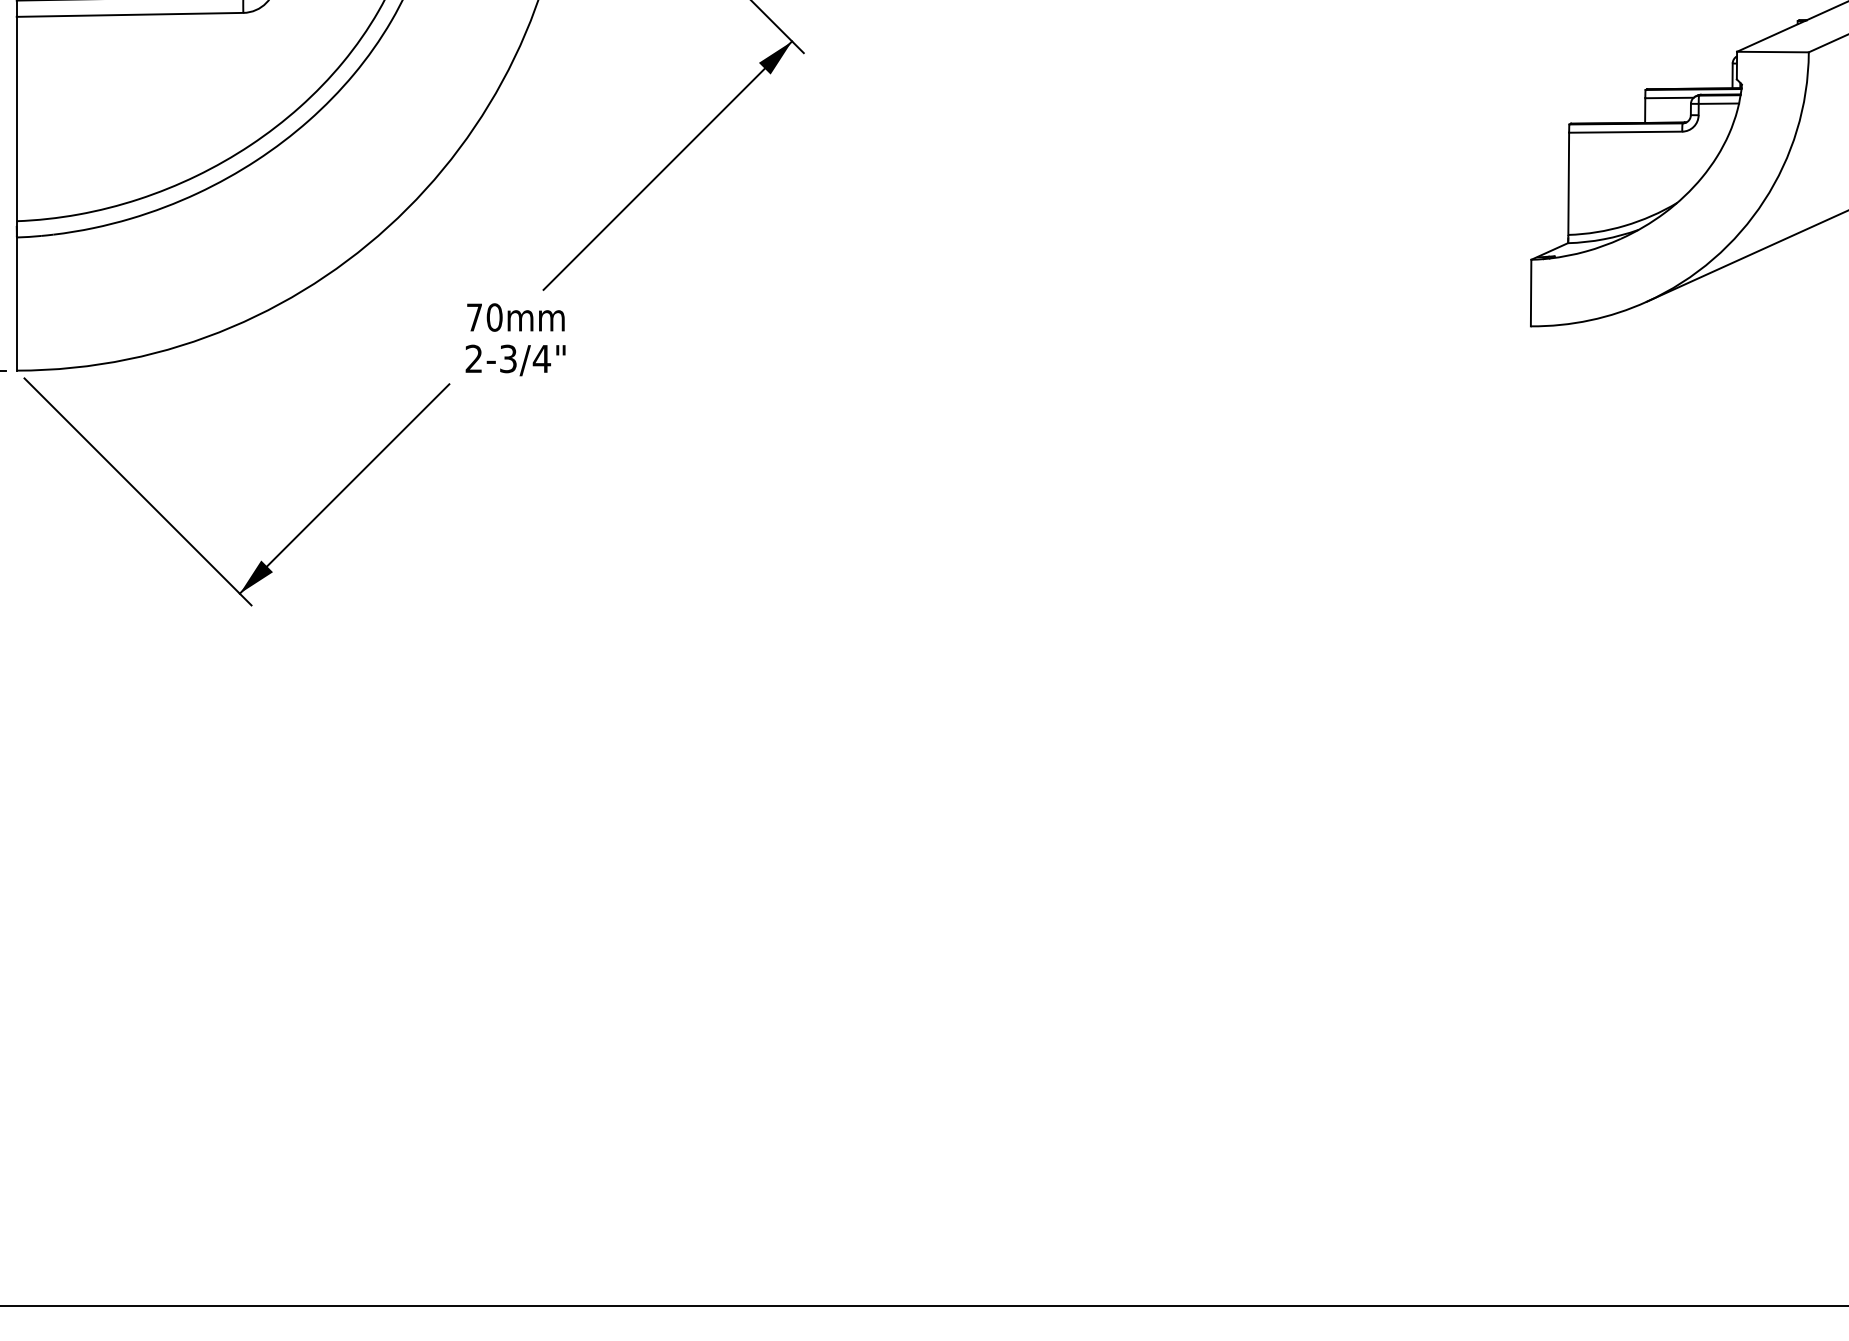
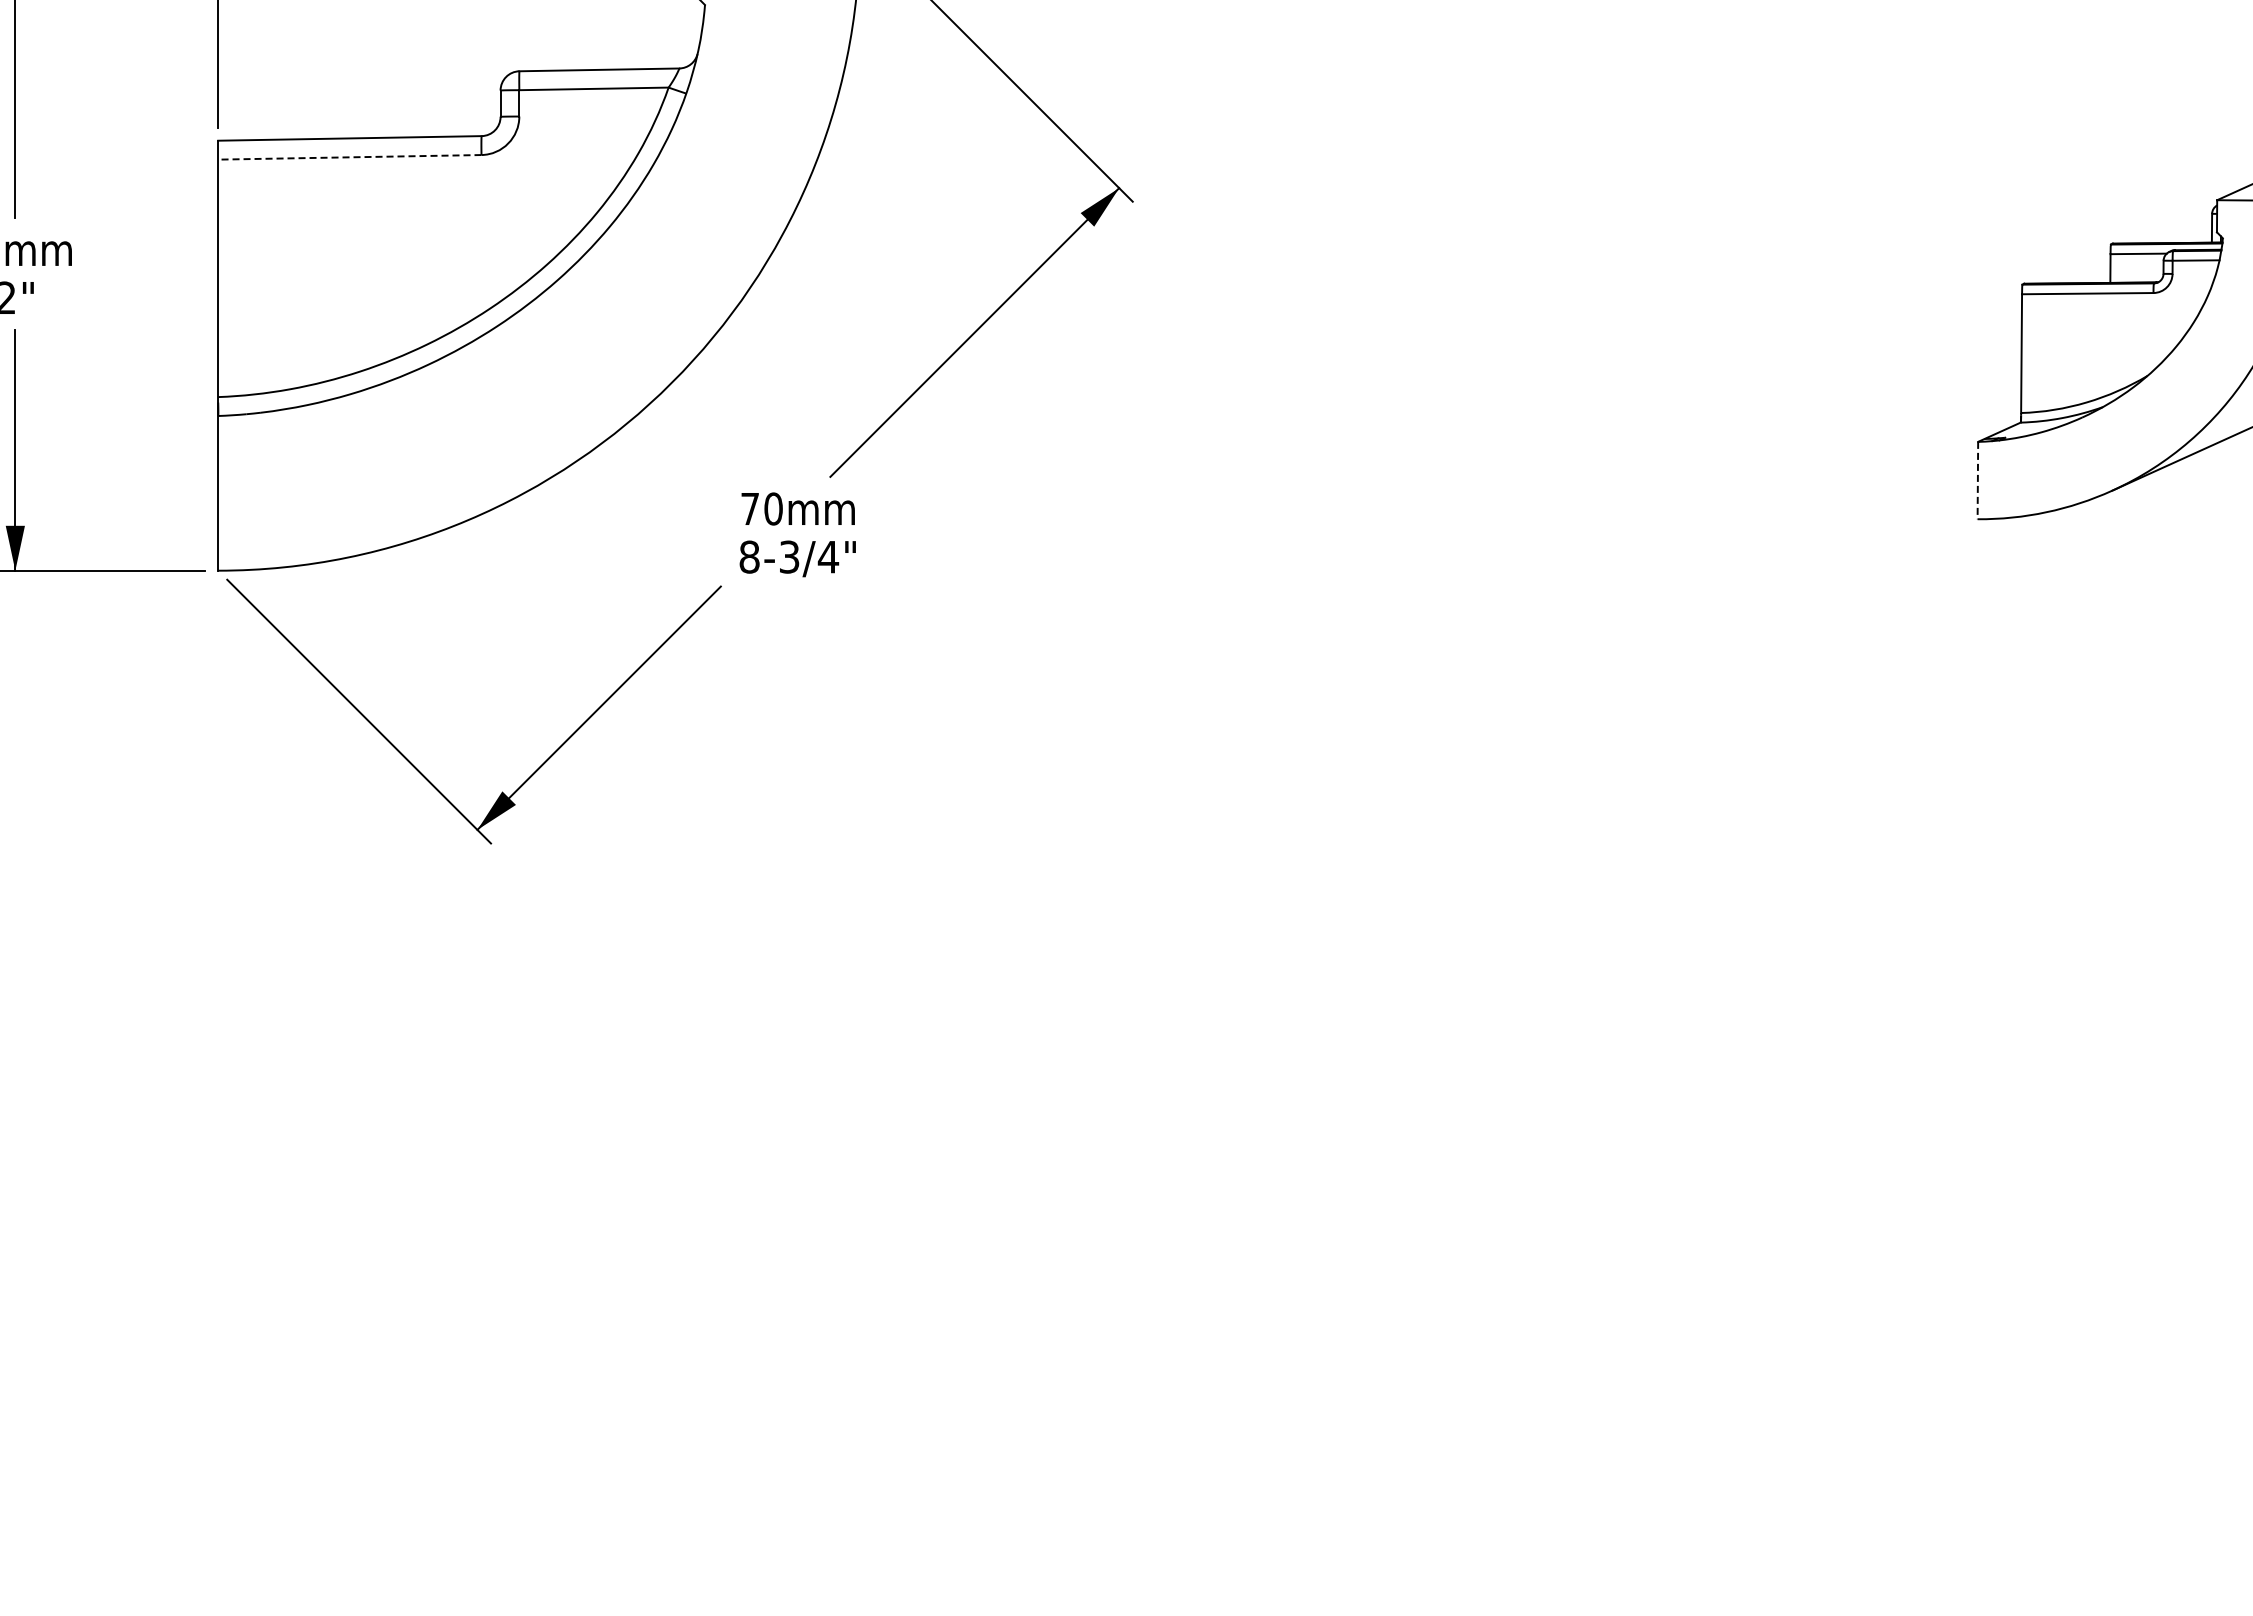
line: (129, 15) -> (349, 157), solid -> dashed
line: (1530, 293) -> (1977, 480), solid -> dashed
text: (473, 358) -> (749, 556), 2-3/4" -> 8-3/4"

